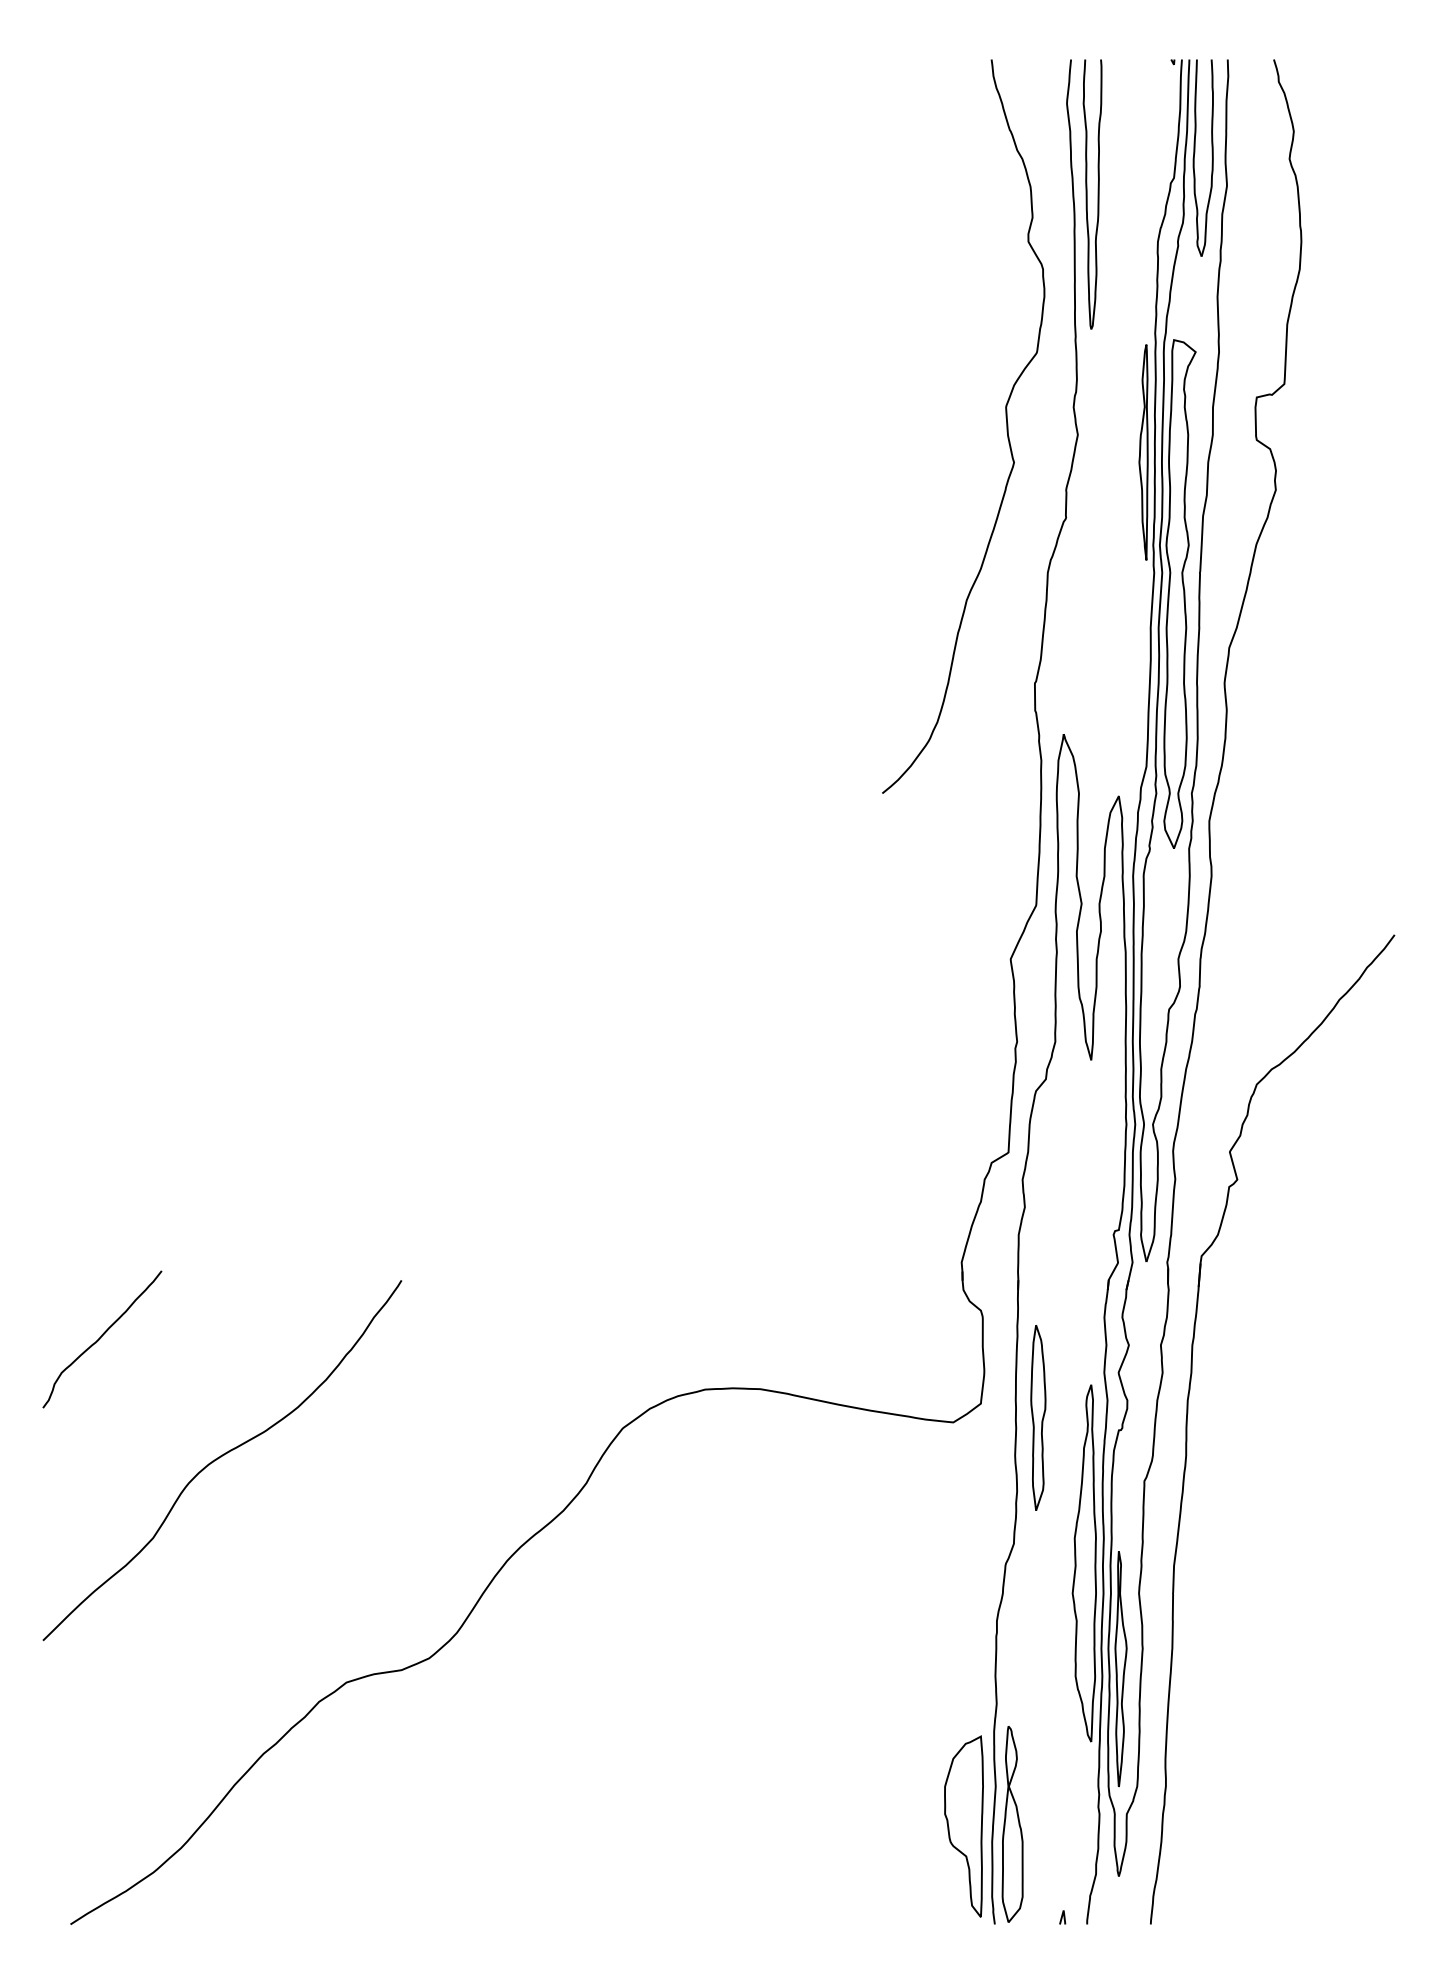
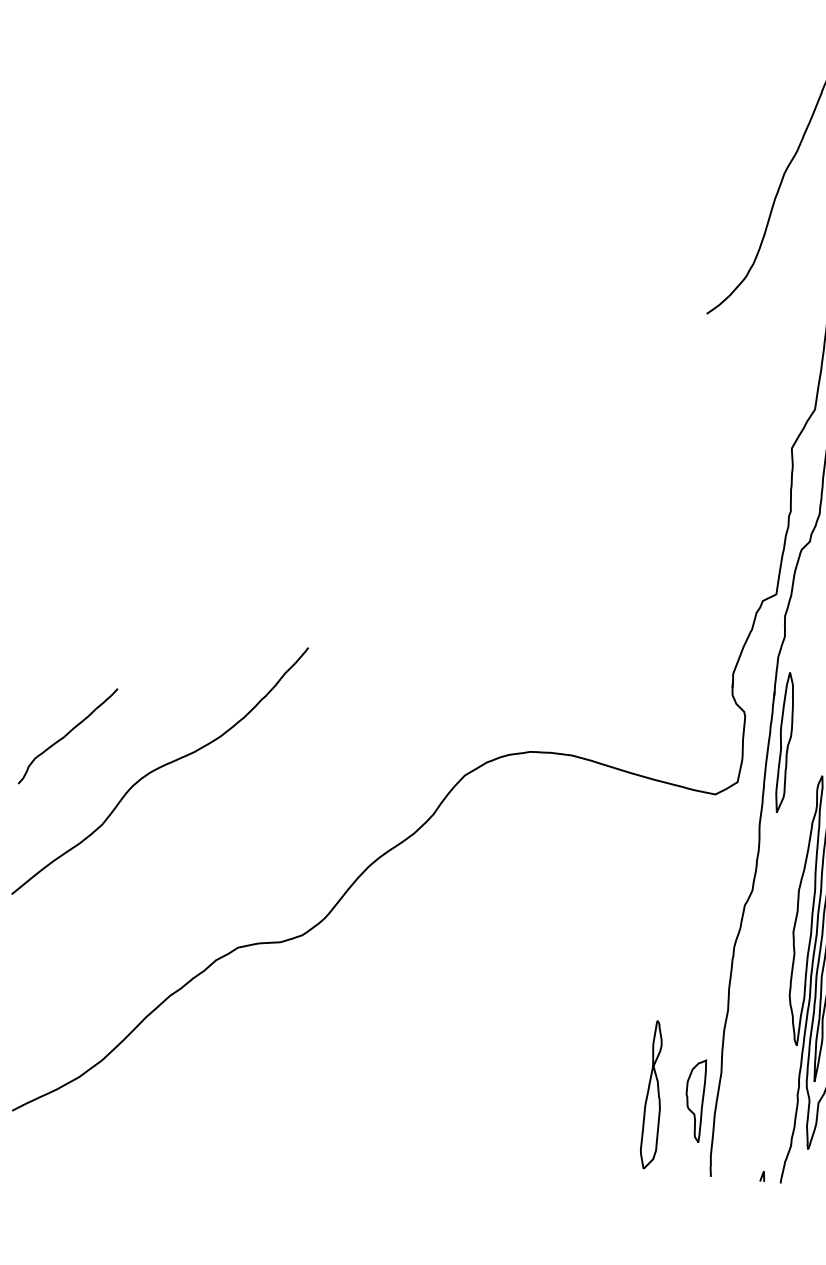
curve: (100, 1339) -> (66, 736), moved
part: (1038, 1417) -> (785, 742), moved
part: (1012, 1824) -> (653, 1095), moved
part: (963, 1826) -> (694, 1100), size x0.6

